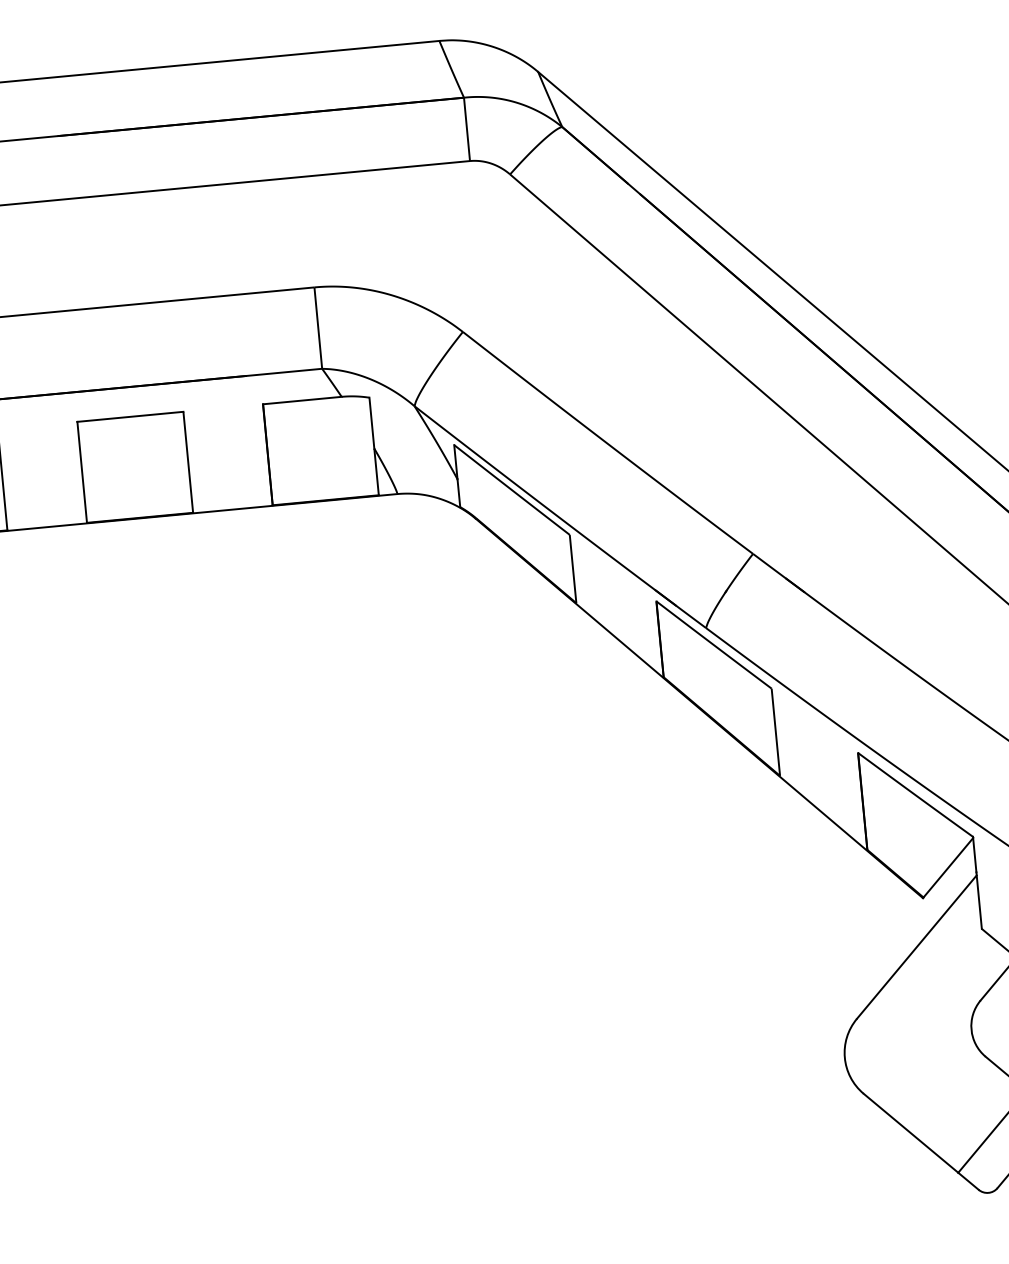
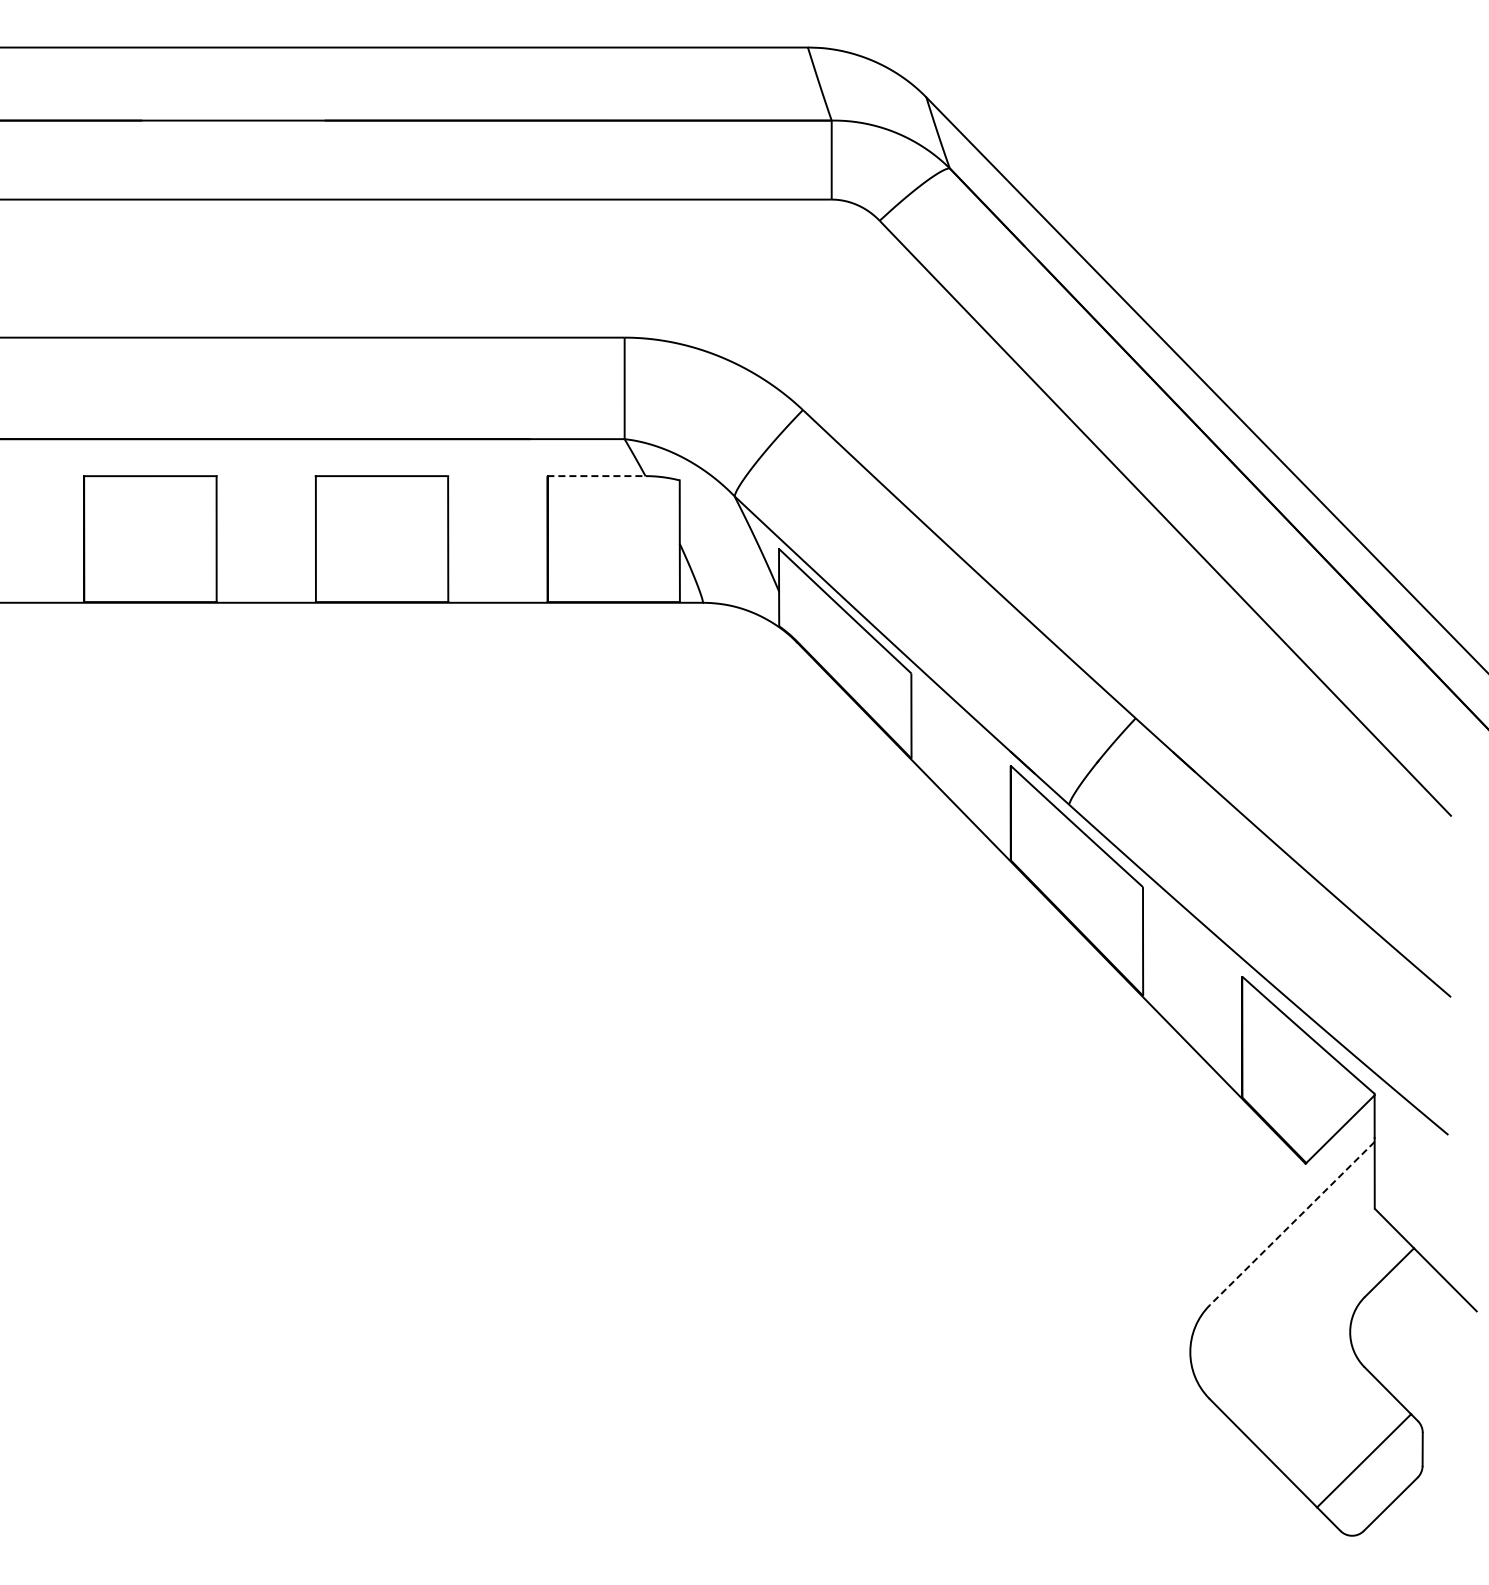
line: (302, 400) -> (596, 476), solid -> dashed
line: (917, 947) -> (1292, 1223), solid -> dashed

